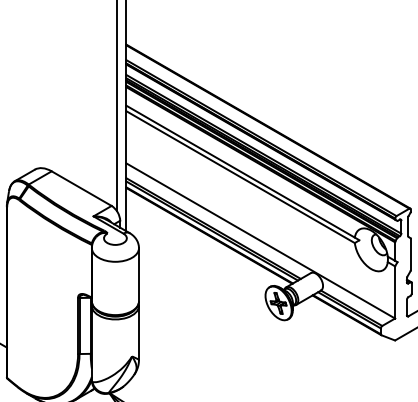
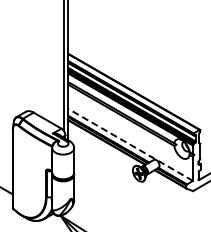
line: (260, 240) -> (130, 144), solid -> dashed

